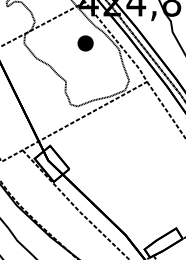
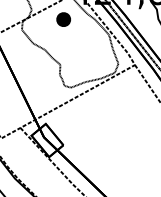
part: (85, 43) -> (63, 19), moved

